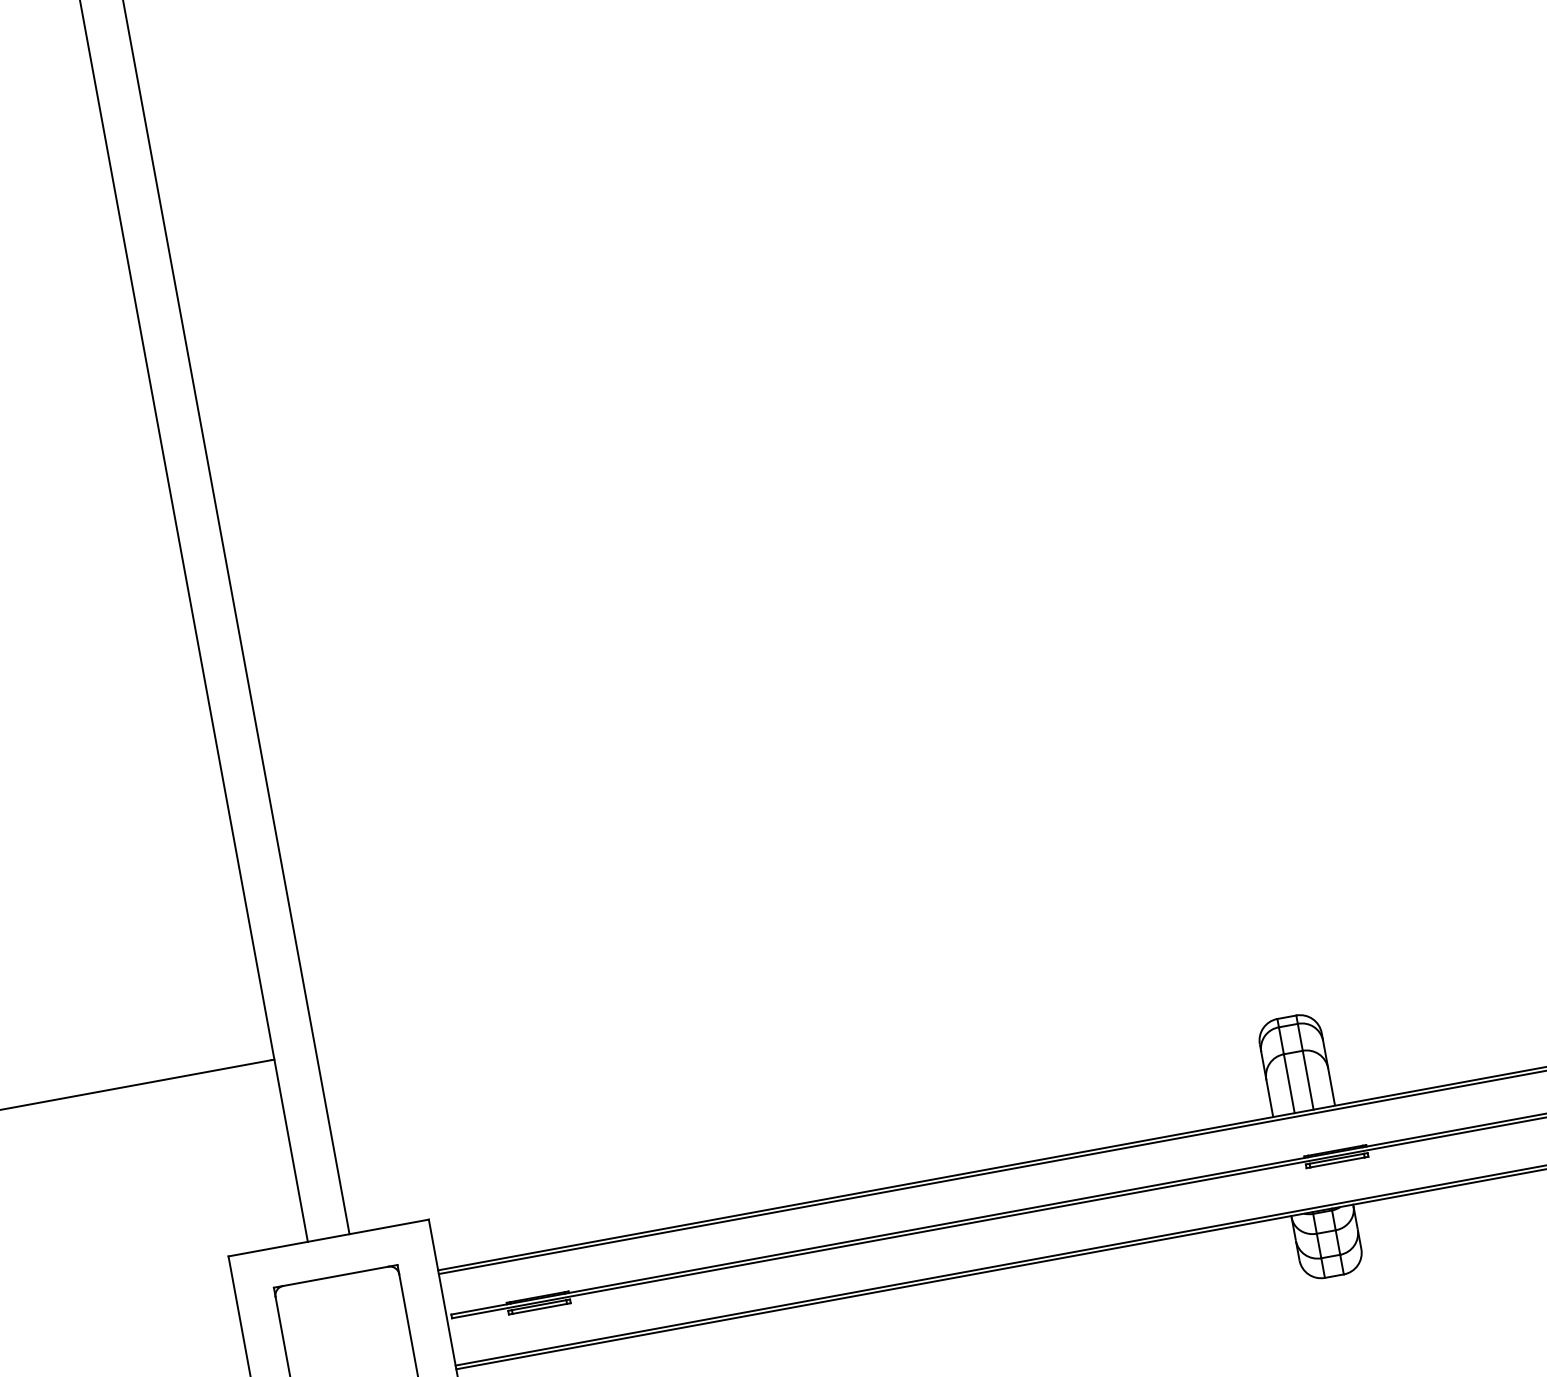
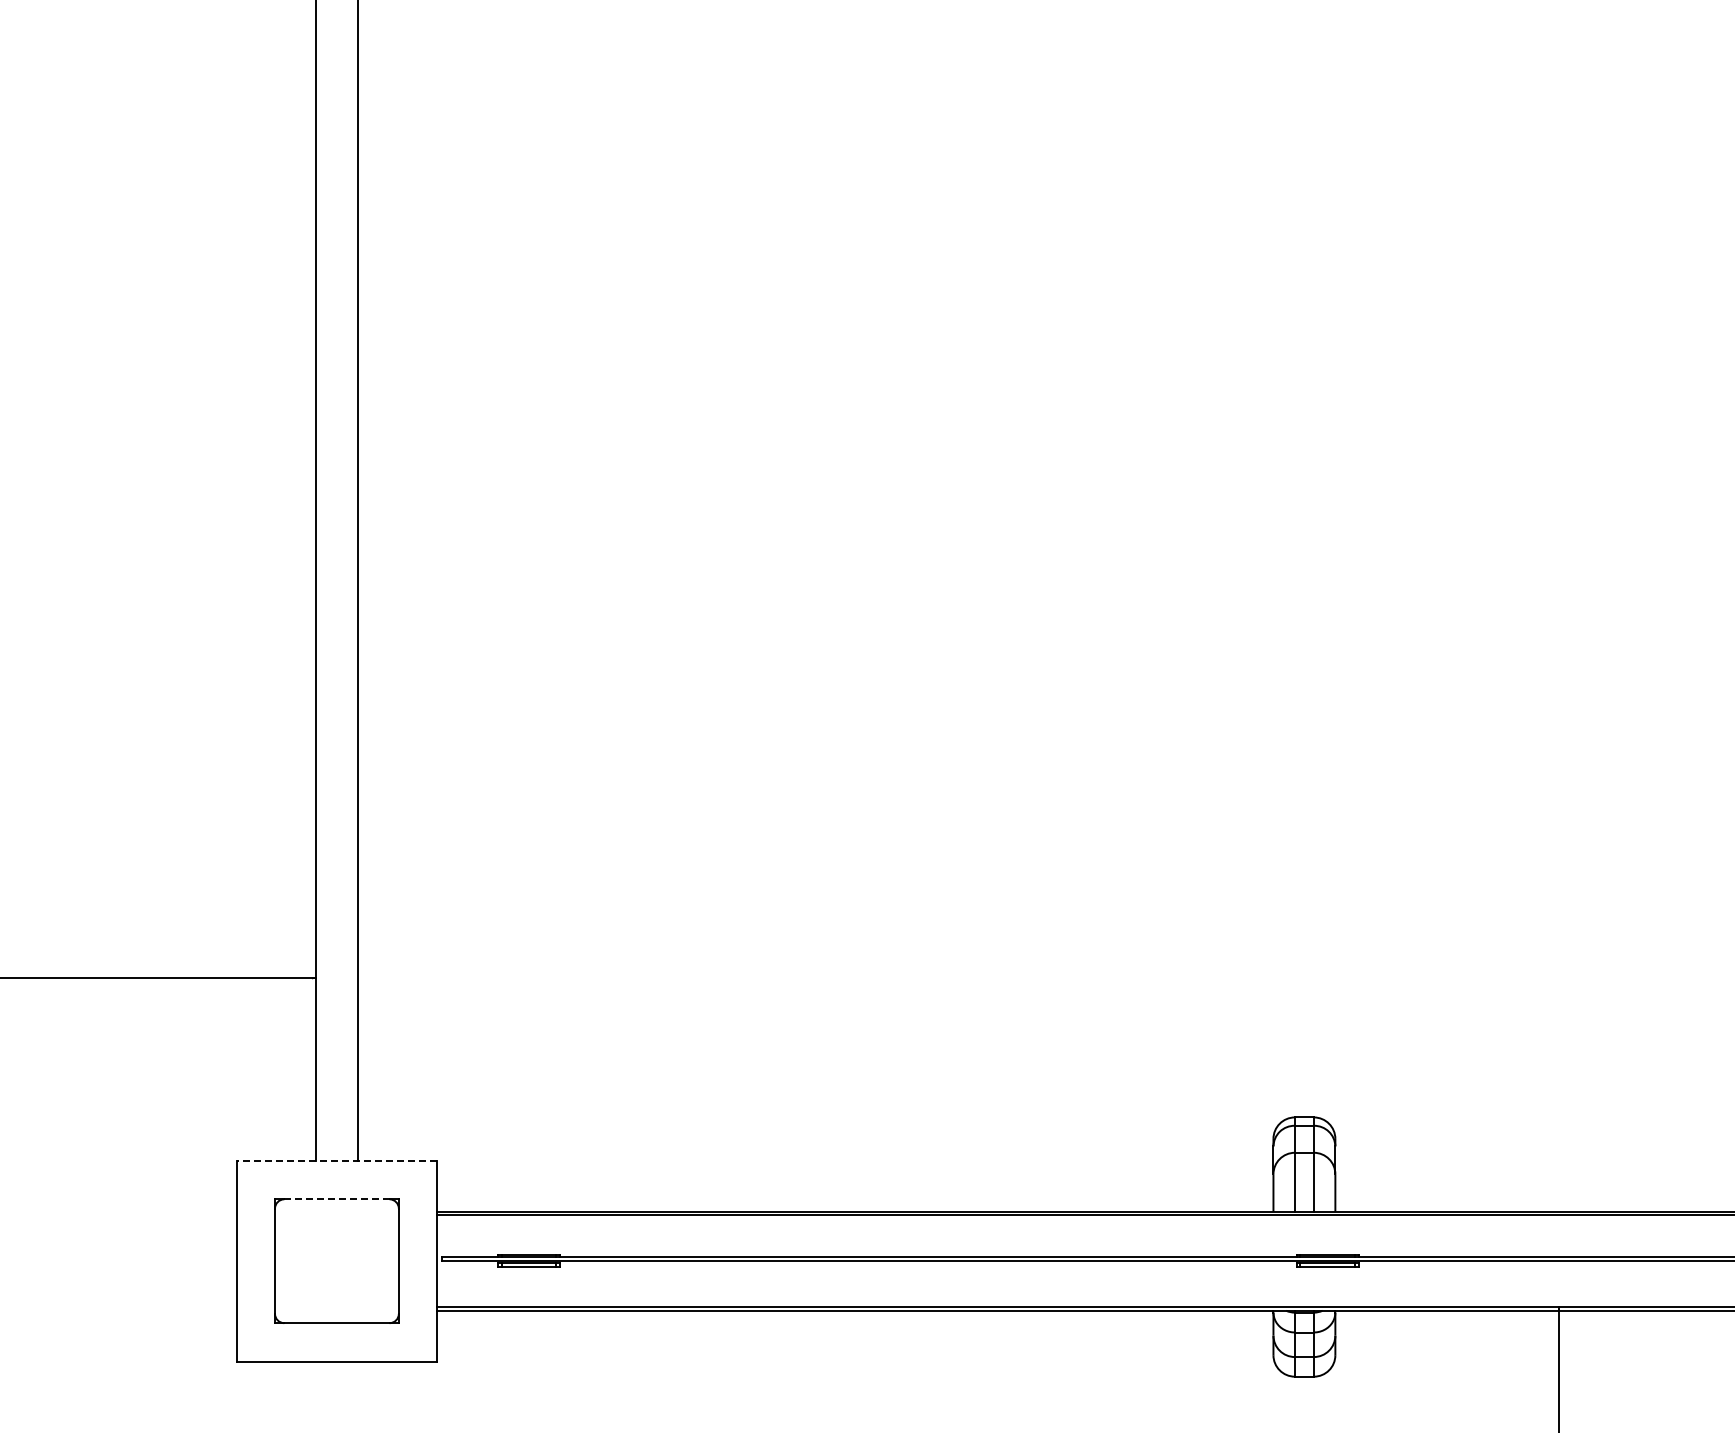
line: (328, 1237) -> (336, 1160), solid -> dashed
line: (335, 1276) -> (336, 1199), solid -> dashed

